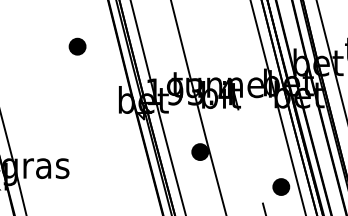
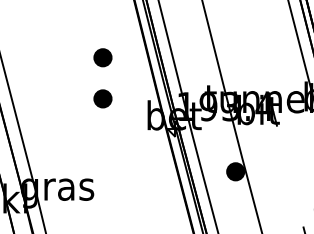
part: (77, 84) -> (102, 98), added

